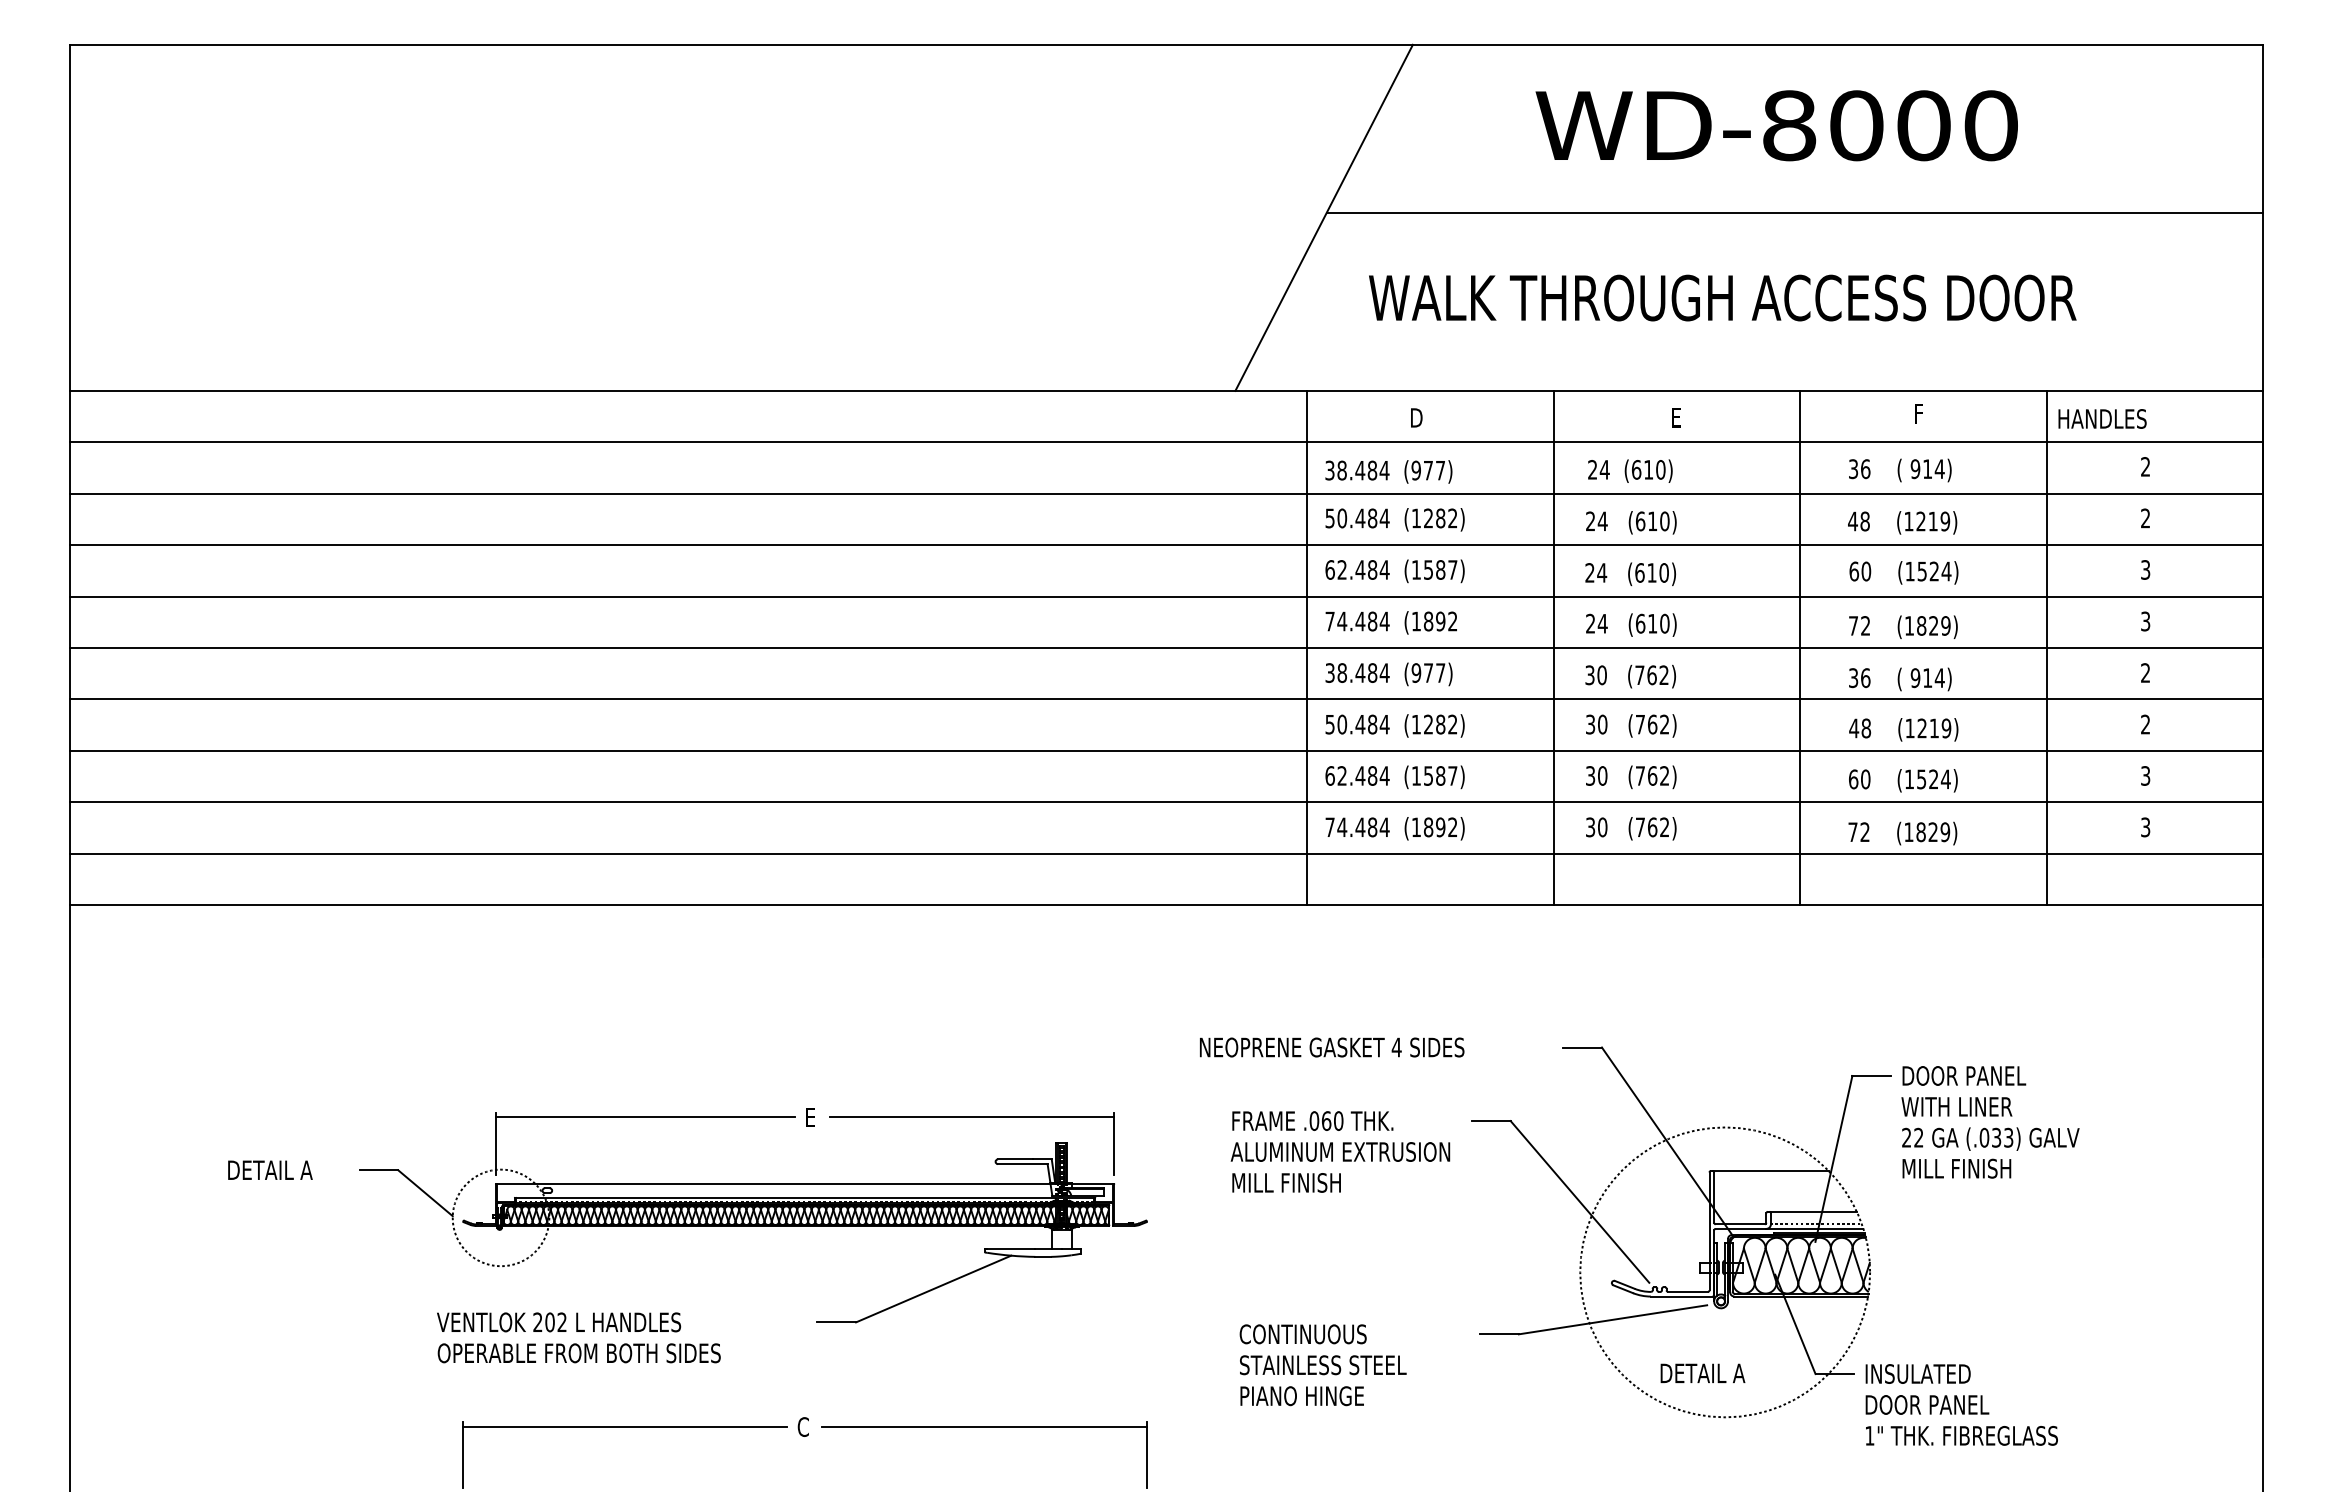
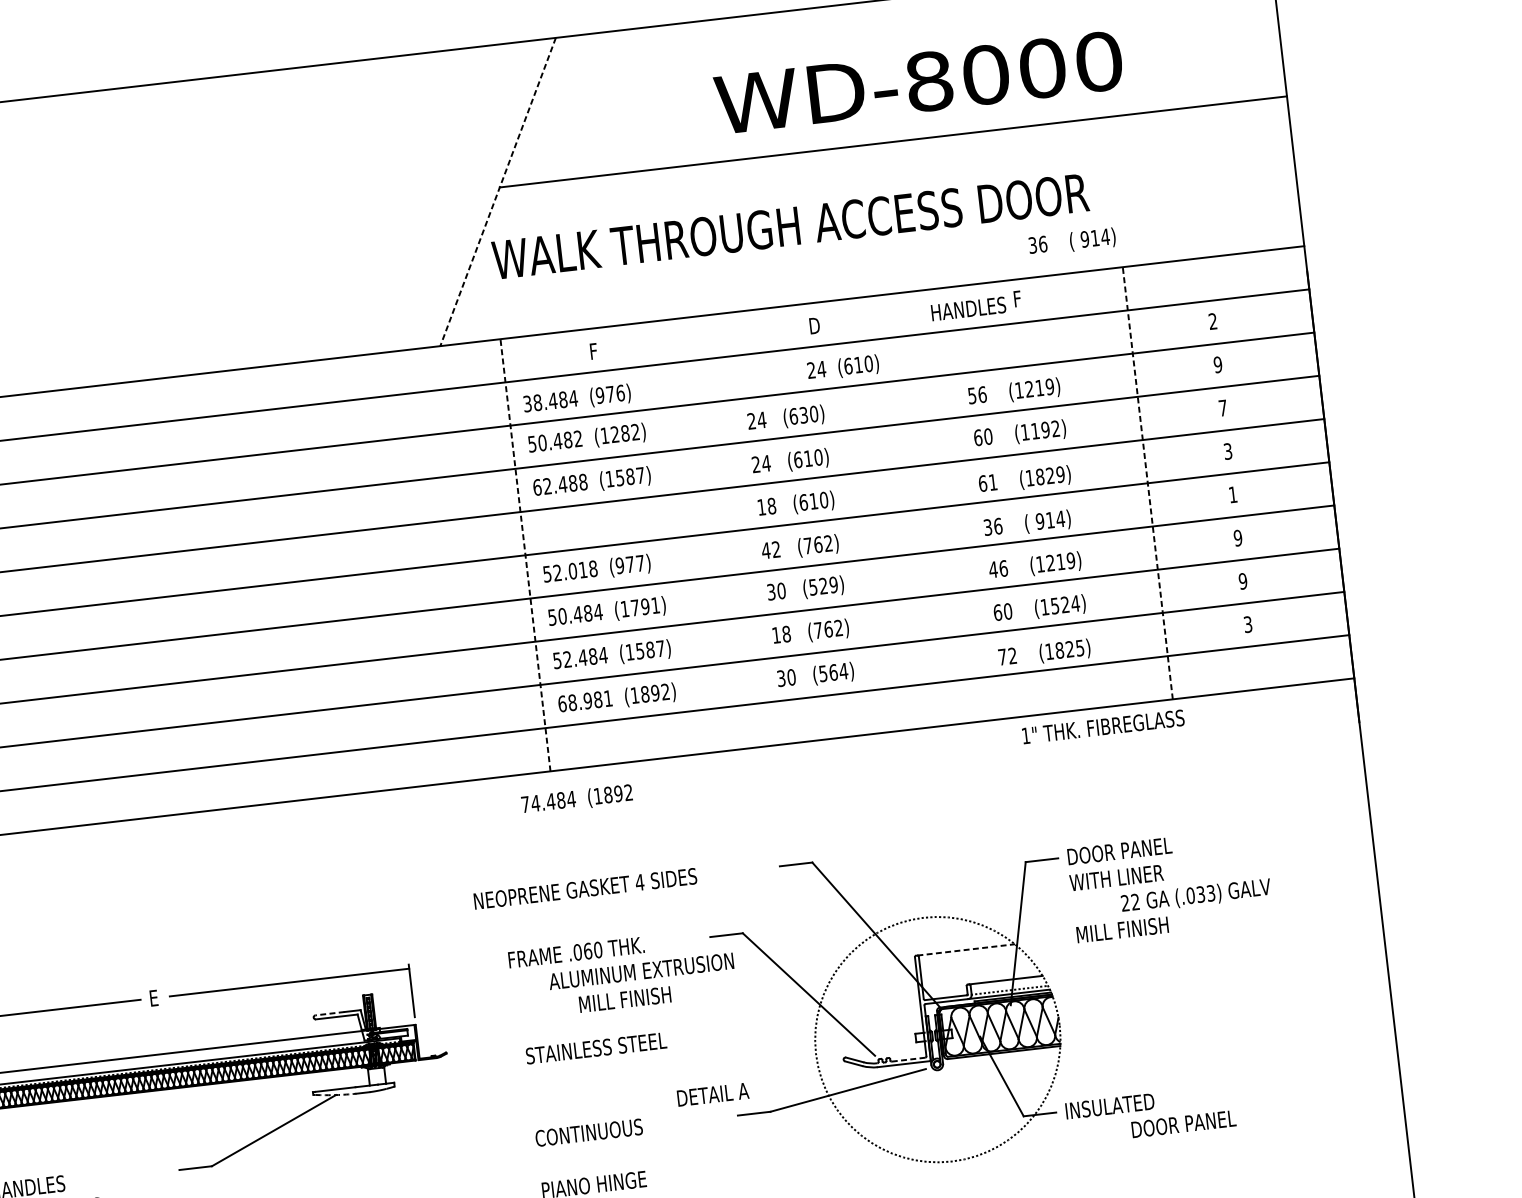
text: (1776, 125) -> (918, 82), moved
line: (1323, 218) -> (497, 192), solid -> dashed
text: (1722, 297) -> (790, 226), moved
text: (1416, 417) -> (595, 350), D -> F
text: (1677, 417) -> (814, 325), E -> D
text: (2102, 418) -> (968, 308), moved
text: (1440, 470) -> (620, 393), (977) -> (976)
text: (1630, 470) -> (843, 367), moved
text: (1900, 470) -> (1072, 241), moved
text: (1384, 518) -> (578, 438), 50.484 -> 50.482
text: (2145, 518) -> (1217, 364), 2 -> 9
text: (1652, 521) -> (803, 415), (610) -> (630)
text: (1858, 521) -> (976, 395), 48 -> 56
text: (1384, 569) -> (583, 481), 62.484 -> 62.488
text: (2145, 569) -> (1222, 407), 3 -> 7
text: (1934, 571) -> (1045, 429), (1524) -> (1192)
text: (1390, 622) -> (576, 799), moved
text: (1596, 623) -> (766, 506), 24 -> 18
text: (1859, 625) -> (987, 482), 72 -> 61
line: (1306, 647) -> (525, 554), solid -> dashed
line: (1553, 647) -> (732, 530), removed
line: (1800, 647) -> (940, 506), removed
line: (2047, 647) -> (1148, 482), solid -> dashed
text: (1357, 672) -> (570, 571), 38.484 -> 52.018
text: (2145, 672) -> (1232, 494), 2 -> 1
text: (1595, 675) -> (770, 550), 30 -> 42
text: (1440, 724) -> (645, 606), (1282) -> (1791)
text: (1652, 724) -> (823, 586), (762) -> (529)
text: (2145, 724) -> (1237, 538), 2 -> 9
text: (1866, 728) -> (1003, 568), 48 -> 46
text: (1329, 775) -> (556, 660), 62.484 -> 52.484
text: (1596, 775) -> (781, 634), 30 -> 18
text: (2145, 775) -> (1242, 580), 3 -> 9
text: (1357, 827) -> (585, 701), 74.484 -> 68.981
text: (1652, 827) -> (833, 672), (762) -> (564)
text: (1945, 831) -> (1080, 647), (1829) -> (1825)
text: (1990, 1138) -> (1195, 895), moved
text: (1340, 1151) -> (641, 970), moved
line: (1014, 1159) -> (329, 1013), solid -> dashed
line: (1771, 1170) -> (966, 949), solid -> dashed
text: (1286, 1182) -> (625, 999), moved
arc: (1011, 1255) -> (336, 1094), solid -> dashed
line: (1688, 1291) -> (908, 1059), solid -> dashed
text: (1323, 1365) -> (596, 1048), moved
text: (1702, 1372) -> (712, 1093), moved
text: (1927, 1404) -> (1183, 1123), moved
text: (1961, 1435) -> (1103, 726), moved

